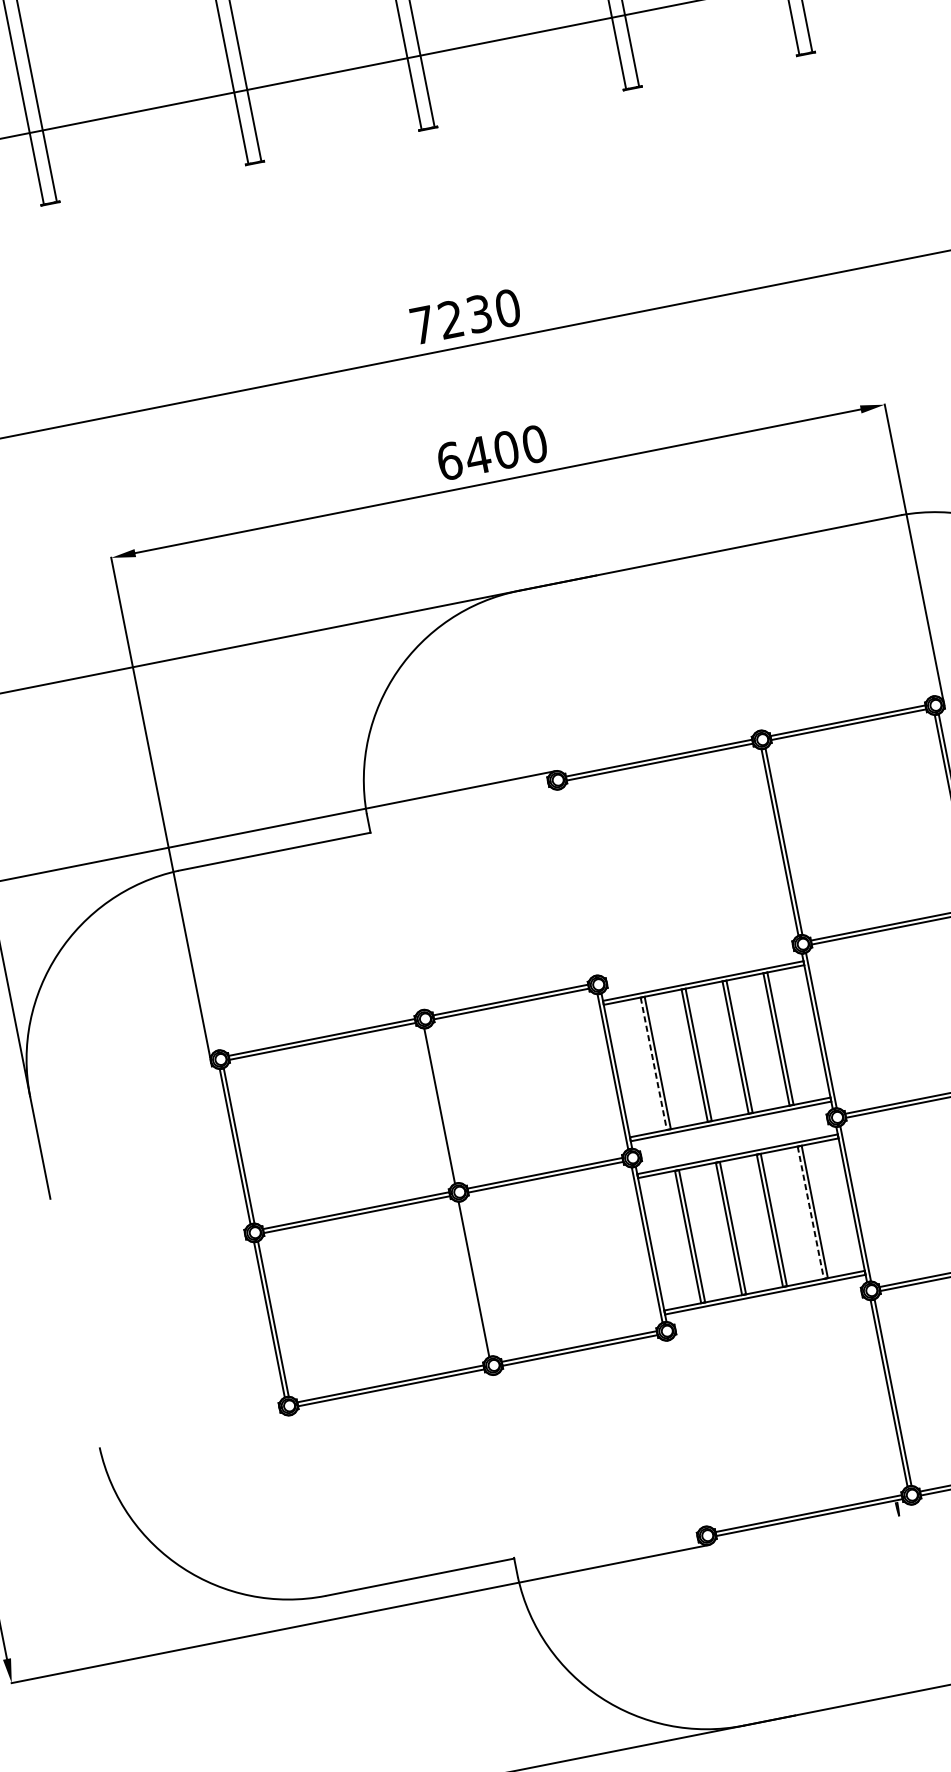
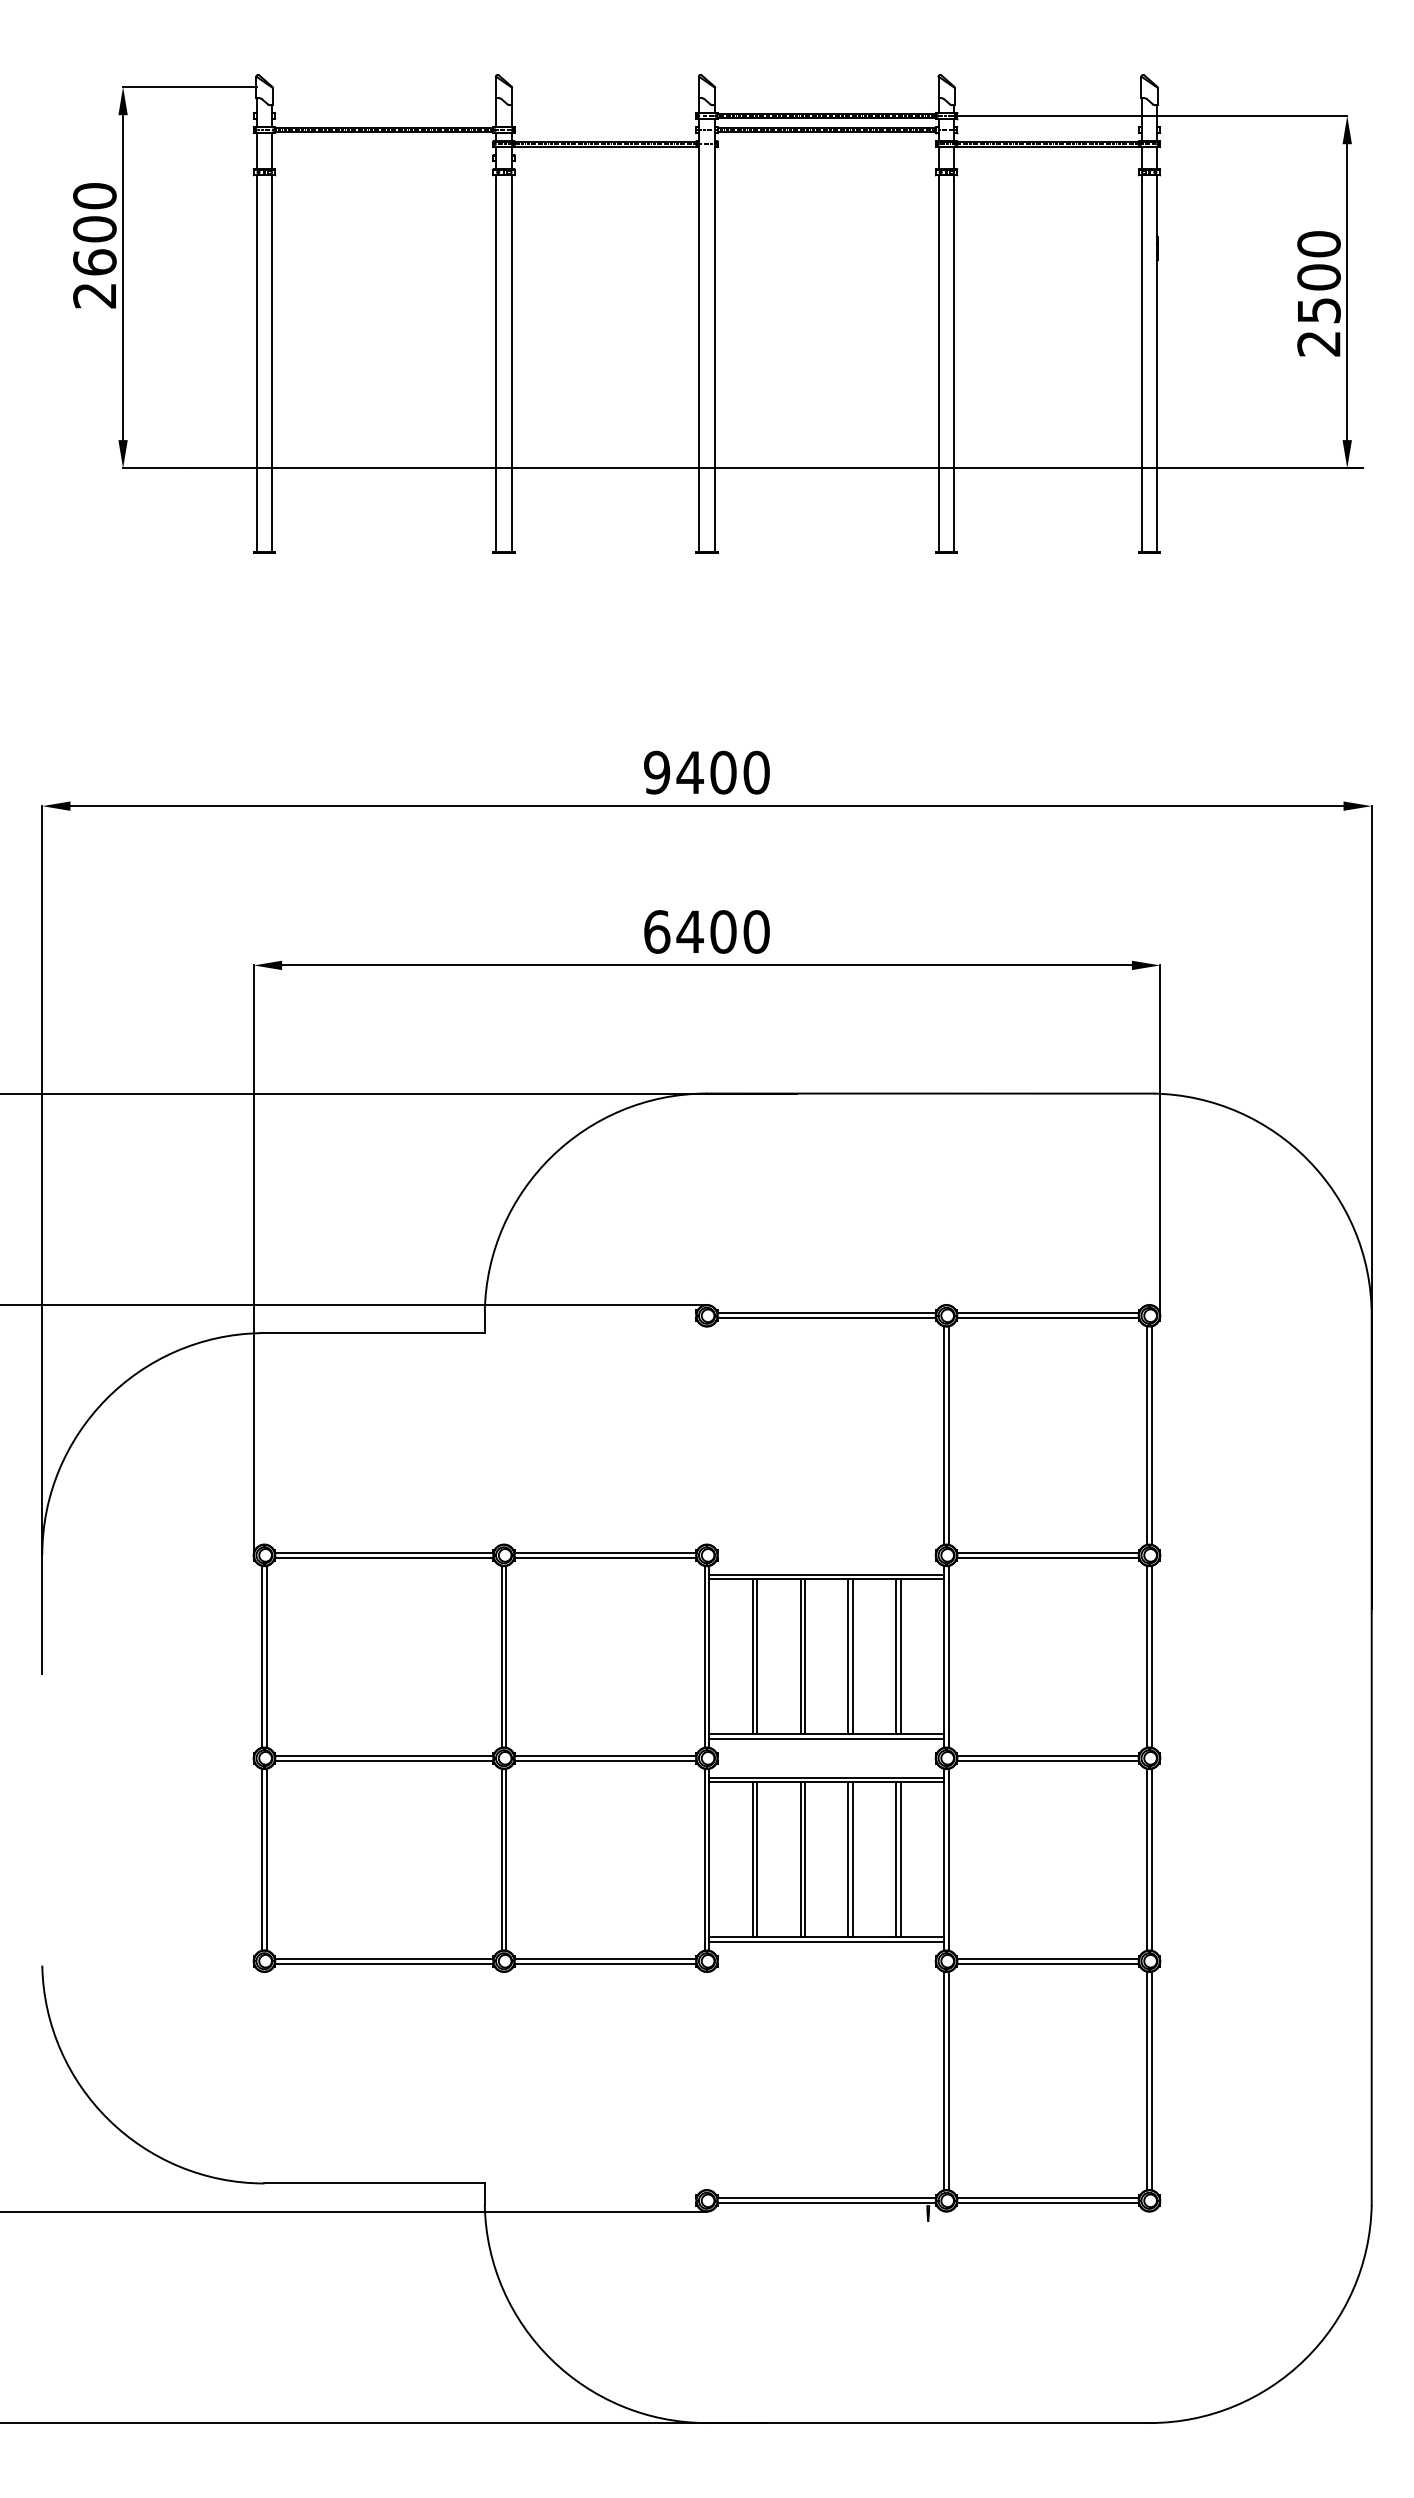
text: (451, 319) -> (690, 772), 7230 -> 9400
line: (653, 1063) -> (752, 1656), dashed -> solid
line: (443, 1105) -> (506, 1656), added
line: (810, 1212) -> (896, 1859), dashed -> solid
line: (478, 1278) -> (506, 1859), added

